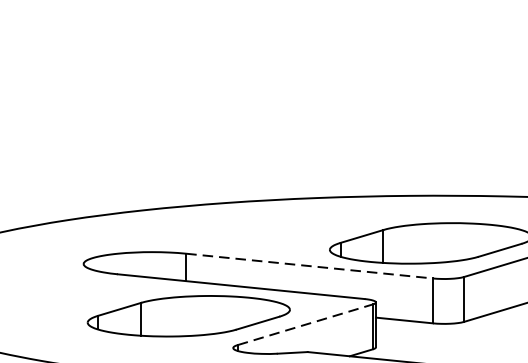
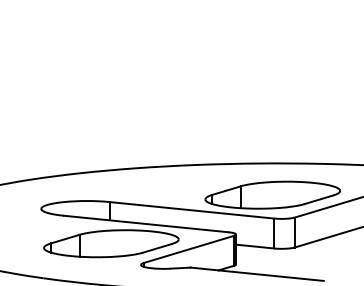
line: (309, 266) -> (191, 210), dashed -> solid
line: (306, 324) -> (189, 249), dashed -> solid

